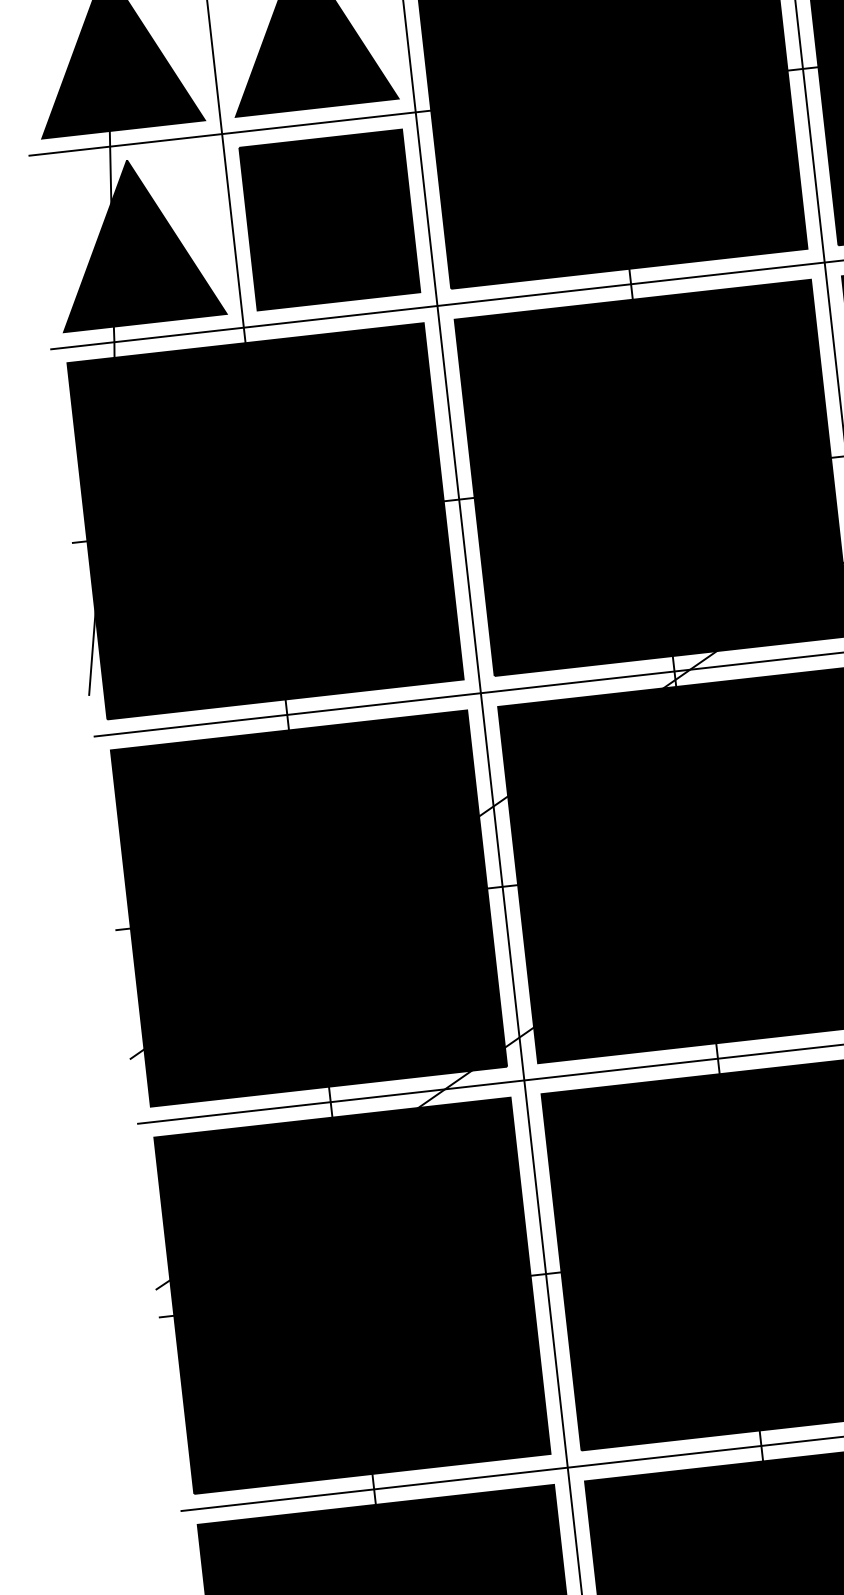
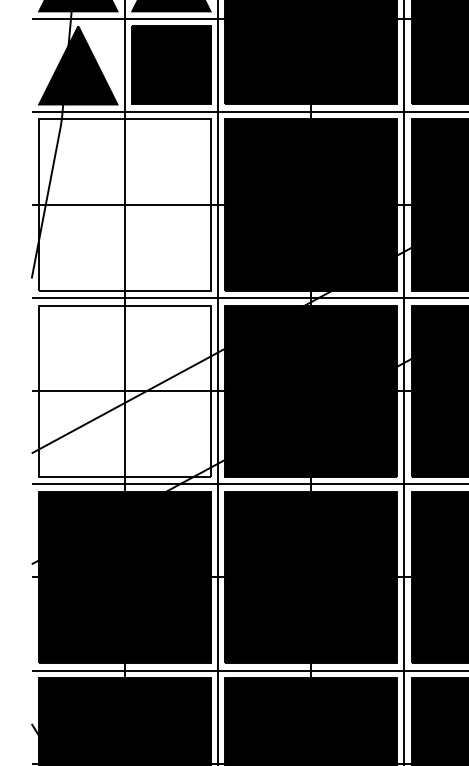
fill: (264, 520) -> (124, 204), removed
fill: (308, 907) -> (124, 390), removed

